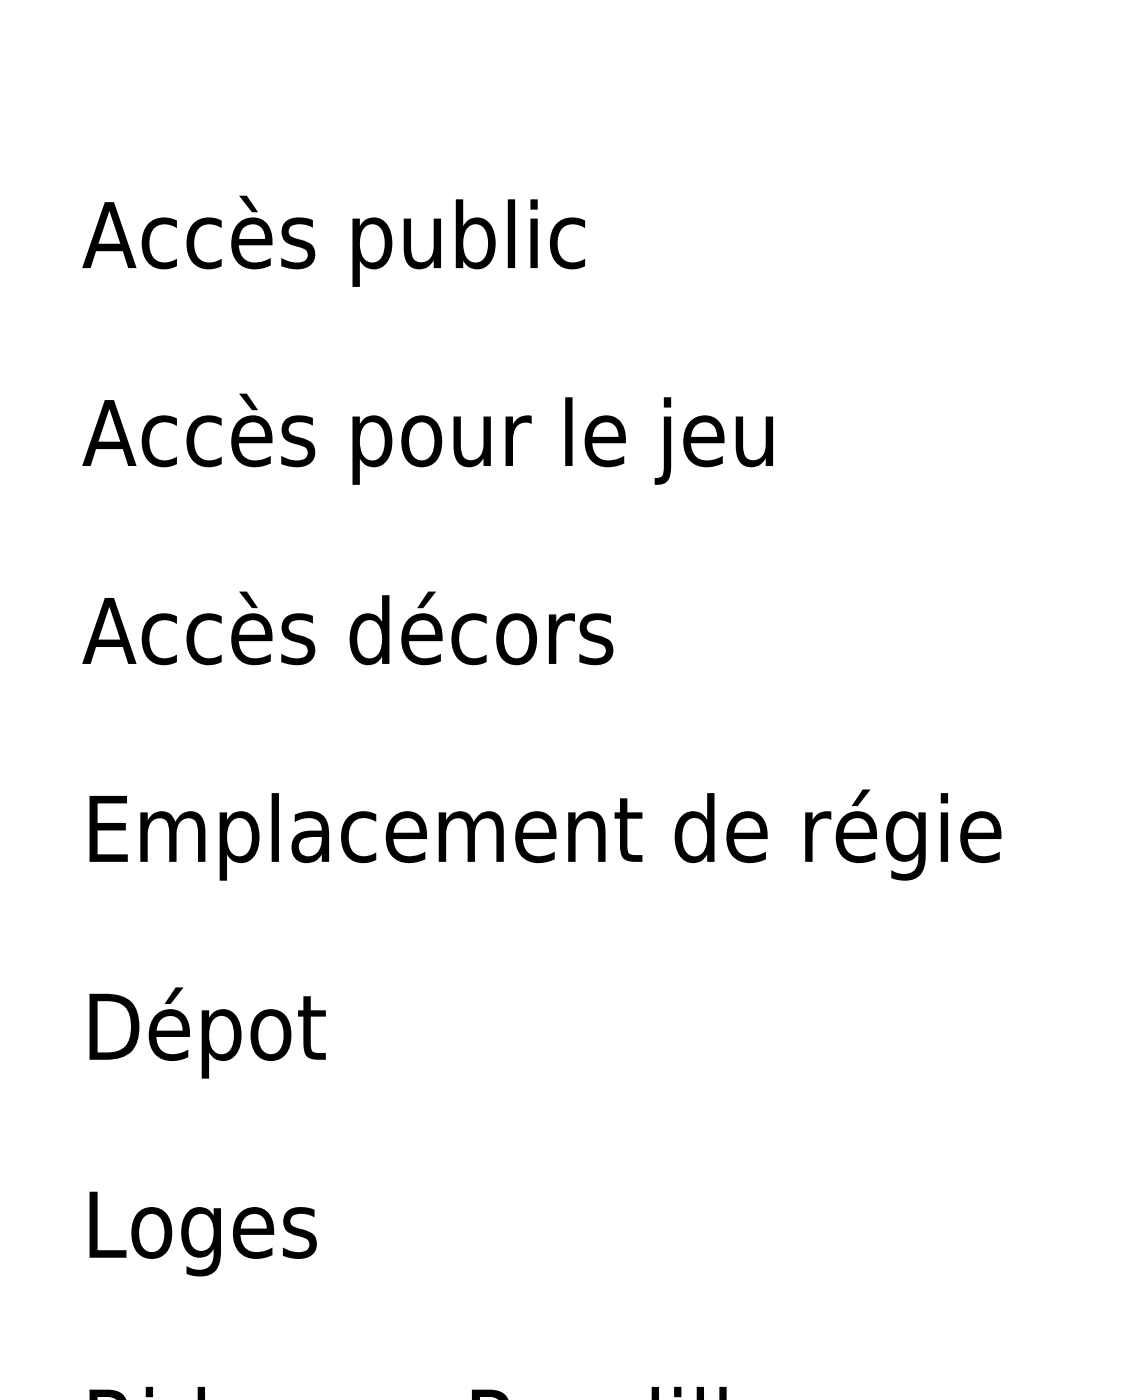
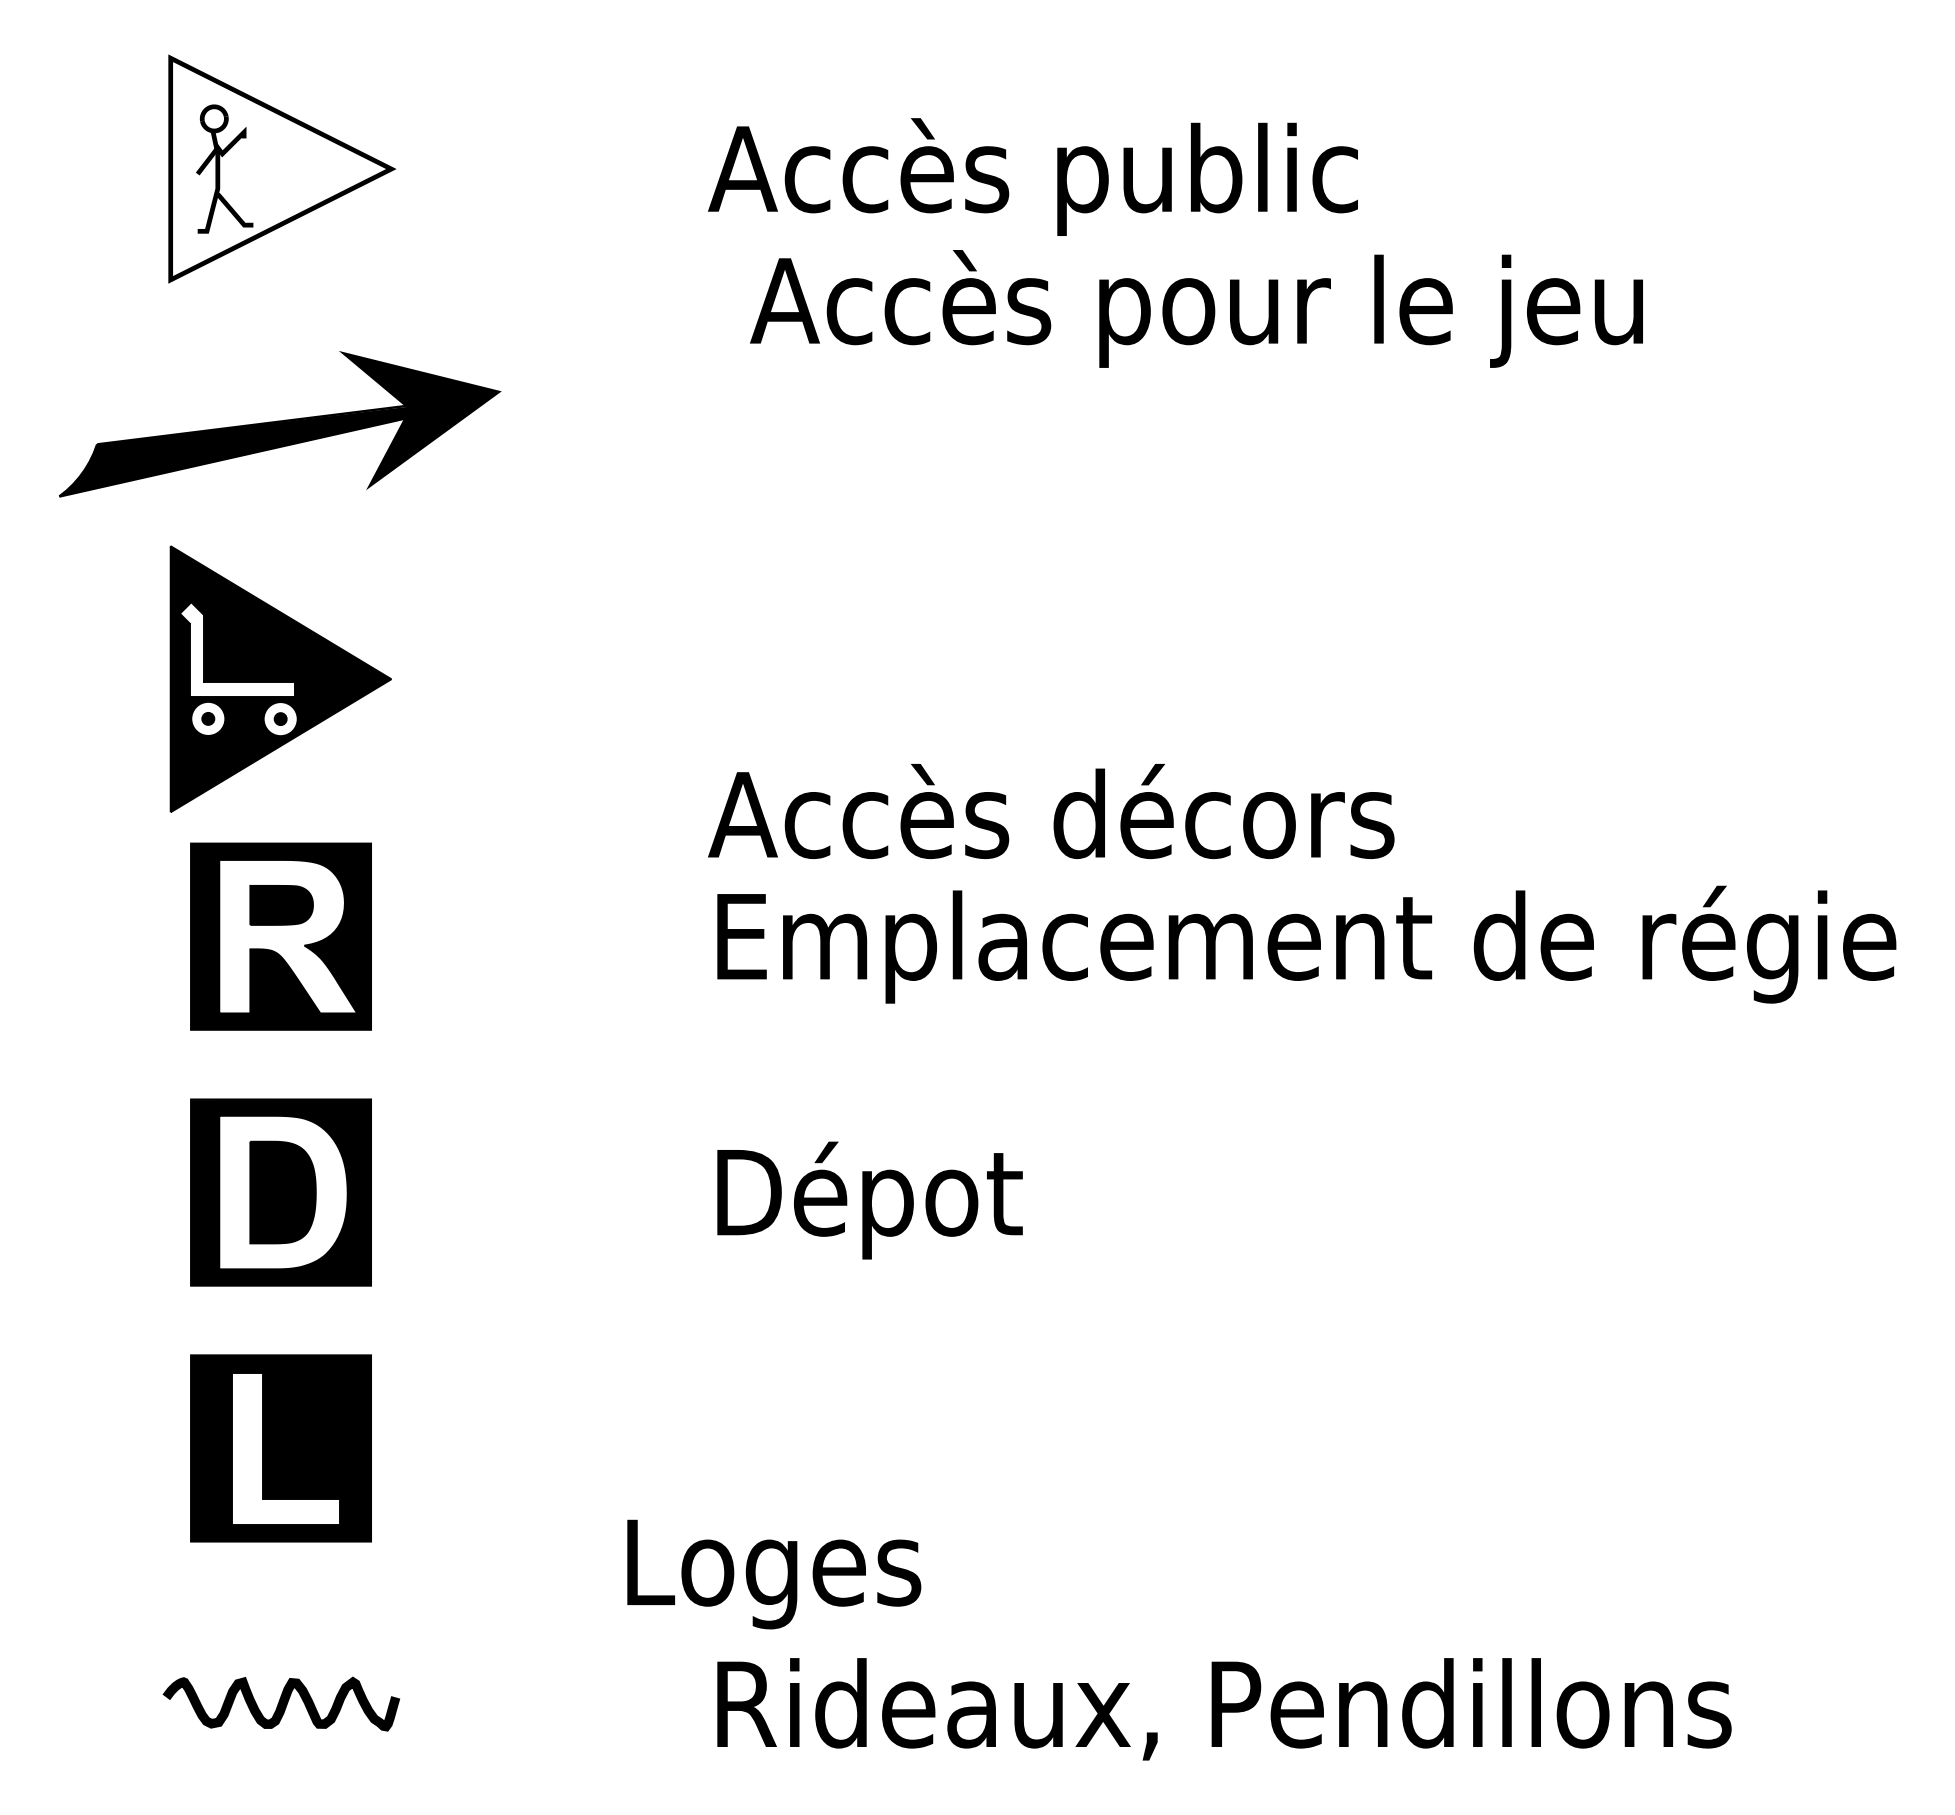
text: (427, 438) -> (1196, 308), moved
text: (348, 628) -> (1051, 811), moved
text: (203, 1234) -> (774, 1574), moved

